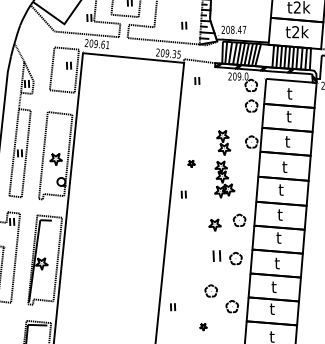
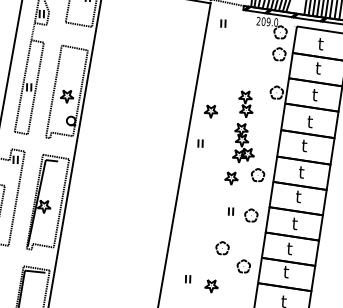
part: (191, 163) -> (211, 111), size x1.67
part: (224, 164) -> (245, 127), moved
part: (216, 256) -> (230, 211), size x0.62
part: (173, 307) -> (188, 279), moved
part: (203, 326) -> (211, 285), size x1.67

